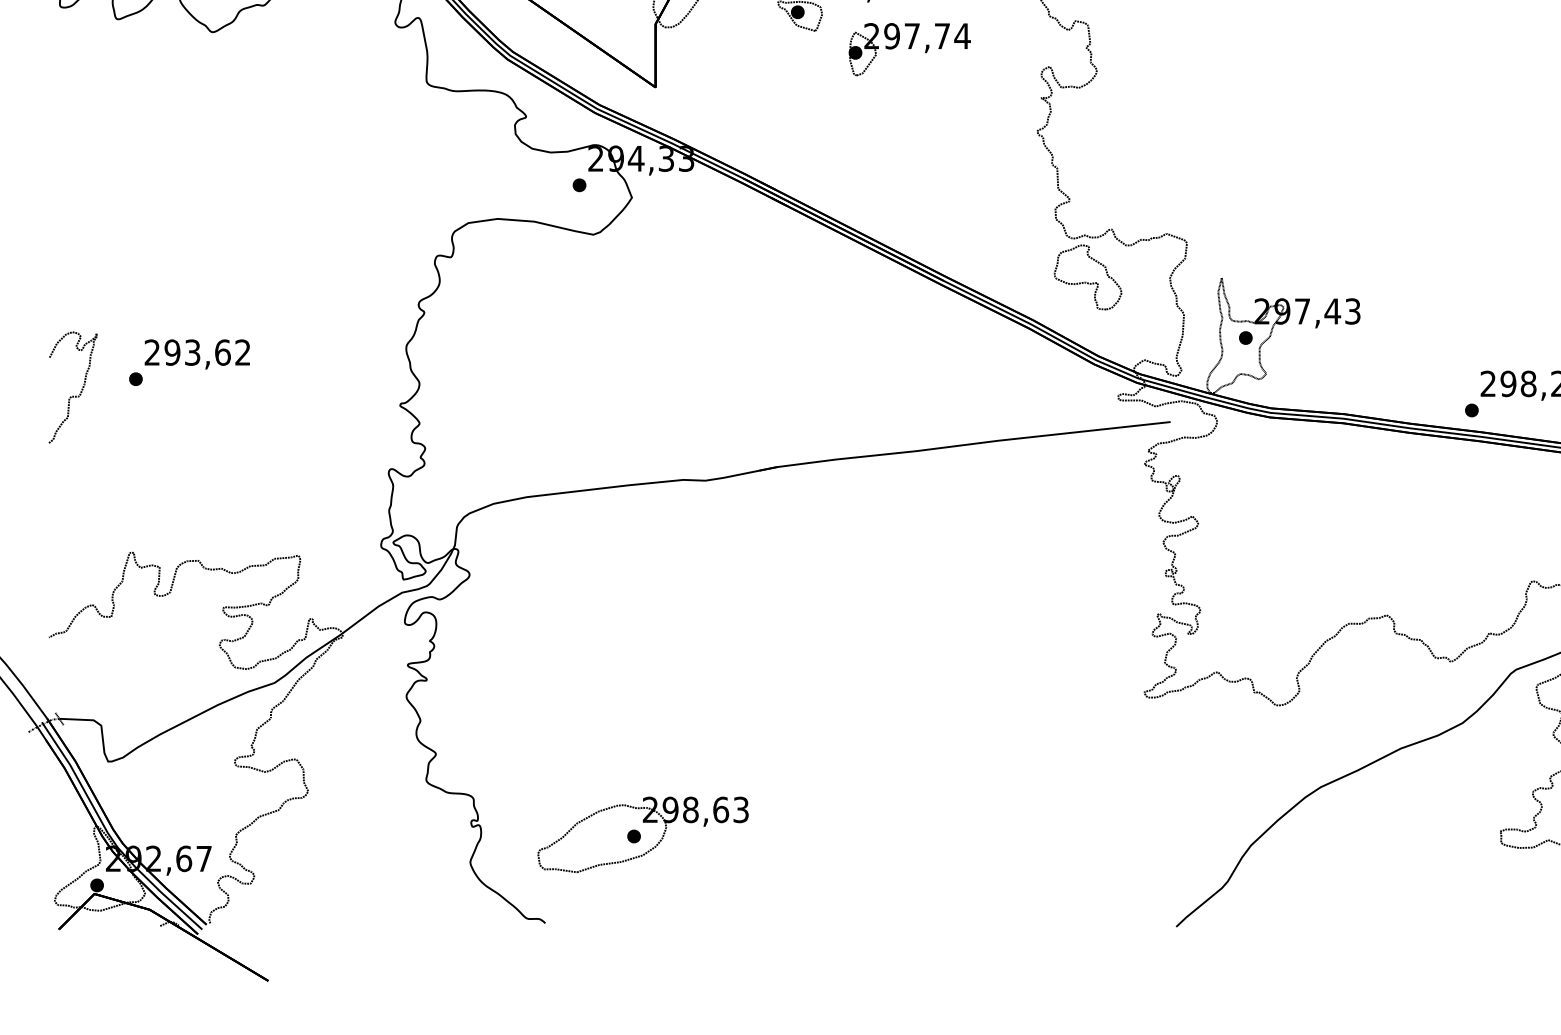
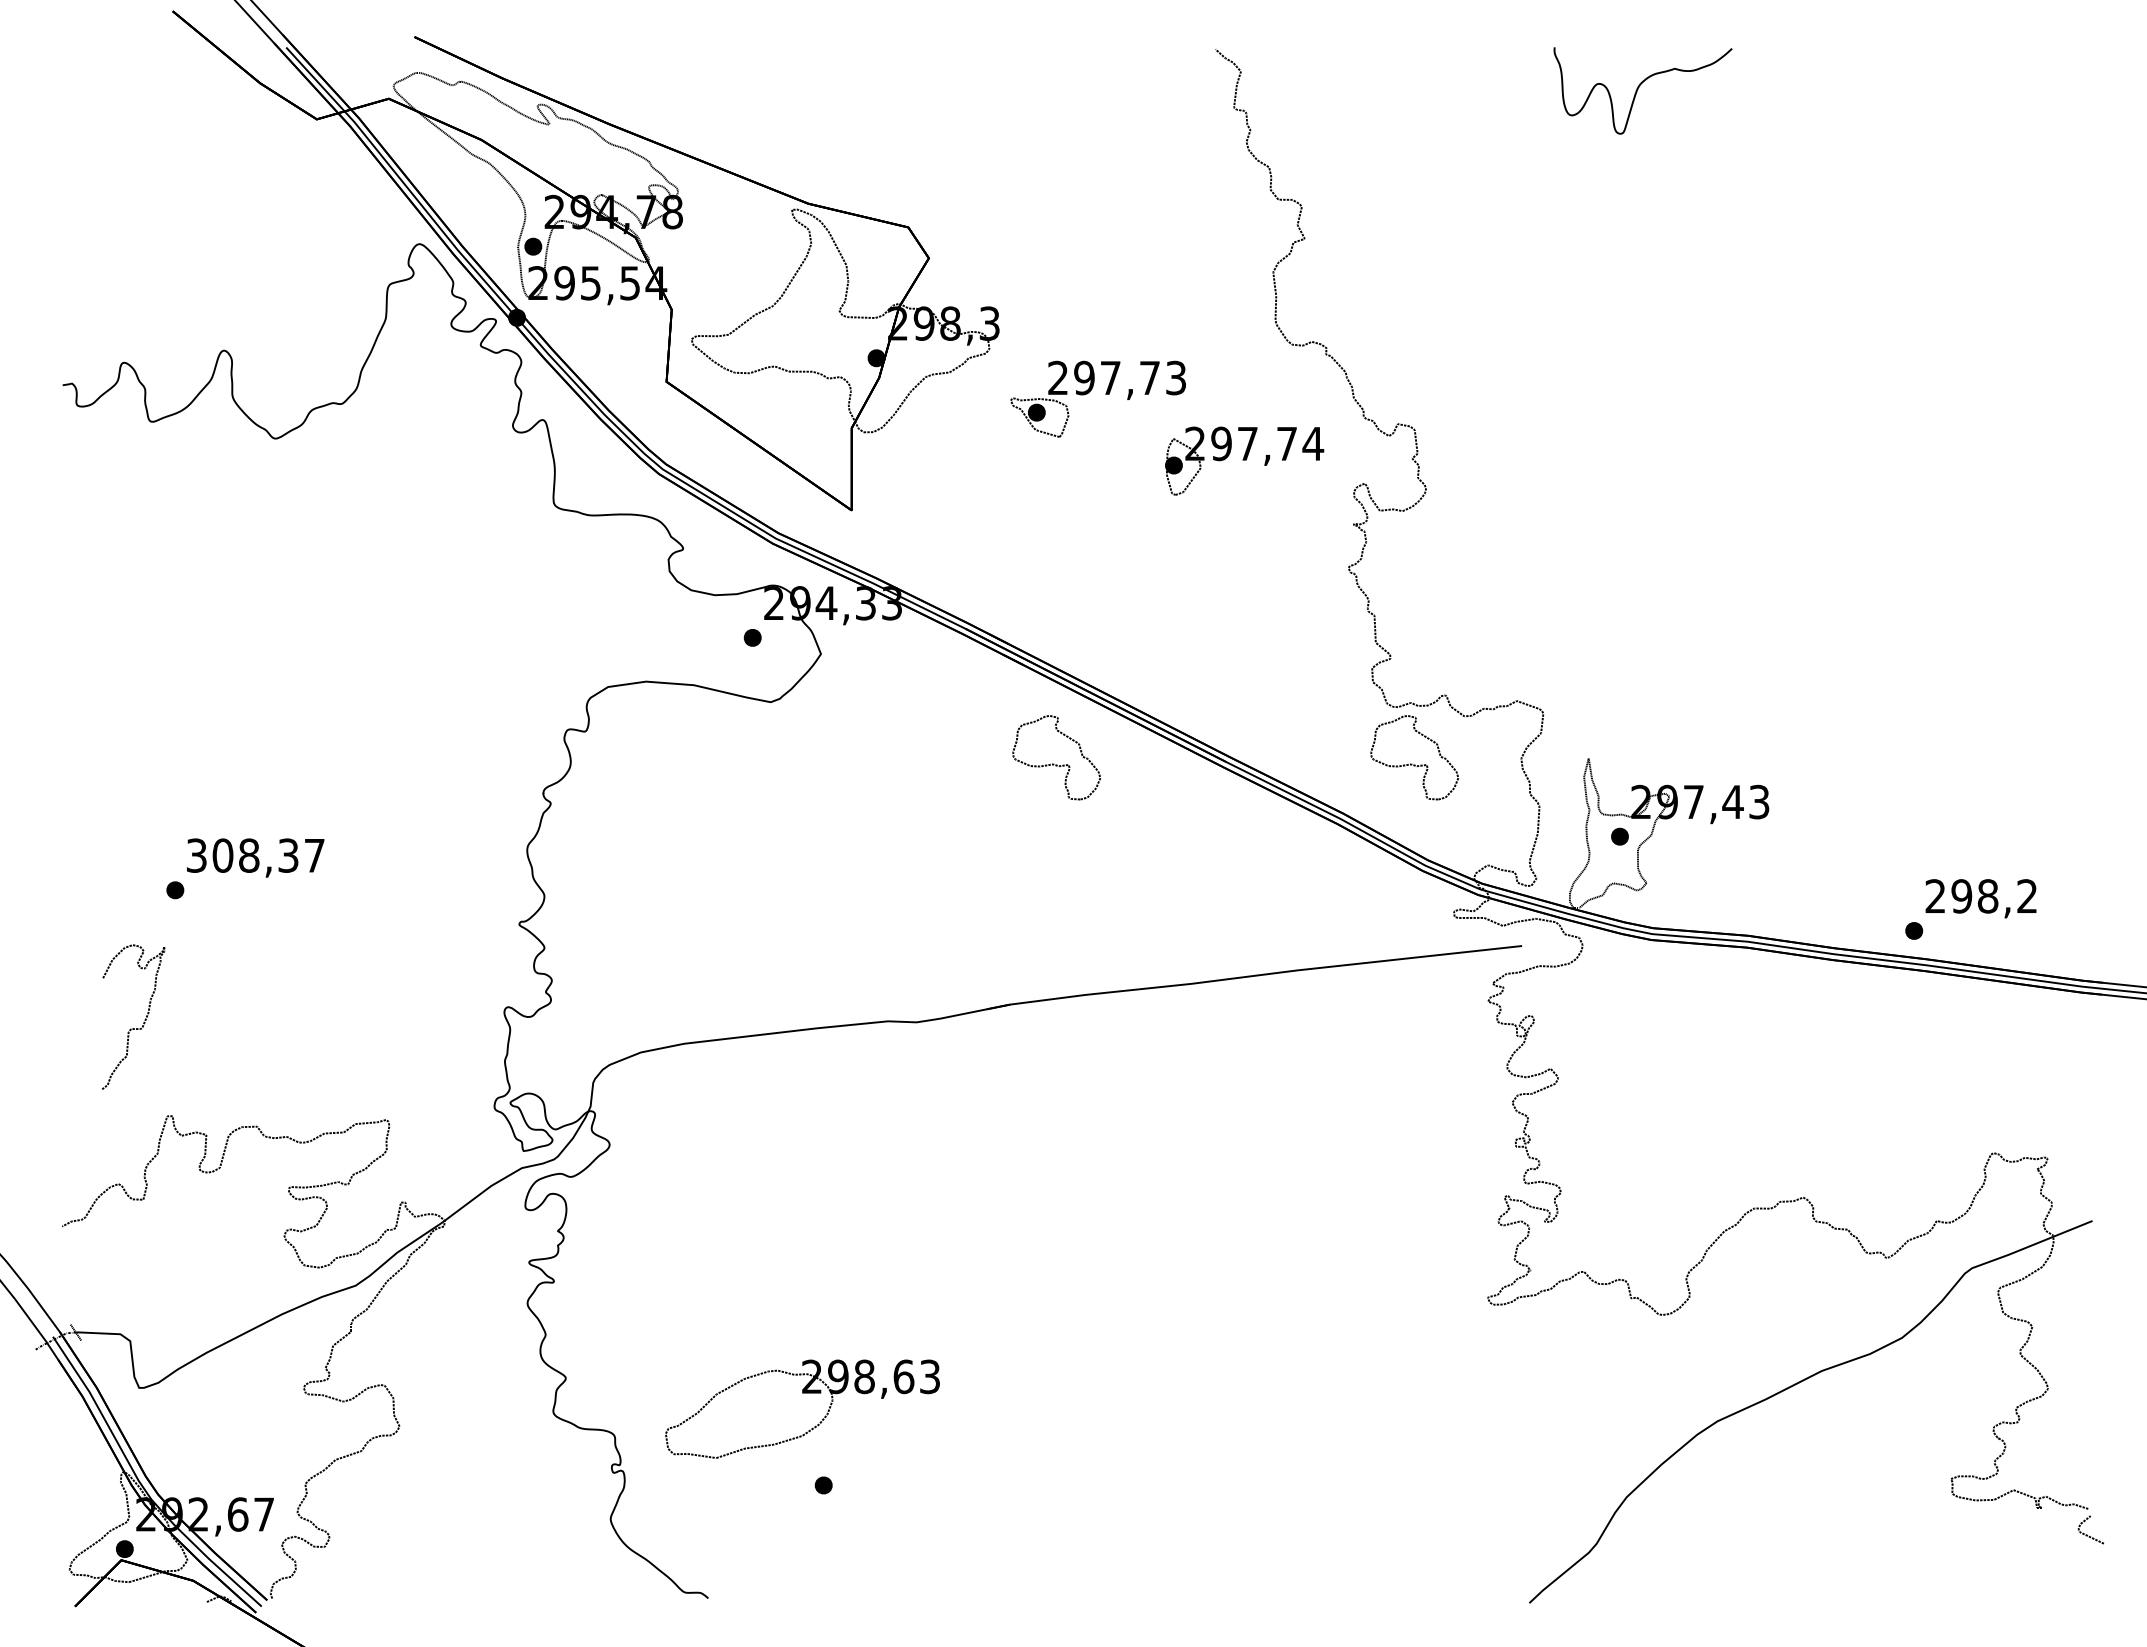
part: (909, 49) -> (1244, 460), moved
part: (811, 281) -> (1054, 763), added
text: (197, 352) -> (255, 855), 293,62 -> 308,37
curve: (81, 389) -> (144, 1019), moved
part: (643, 822) -> (802, 1393), moved

